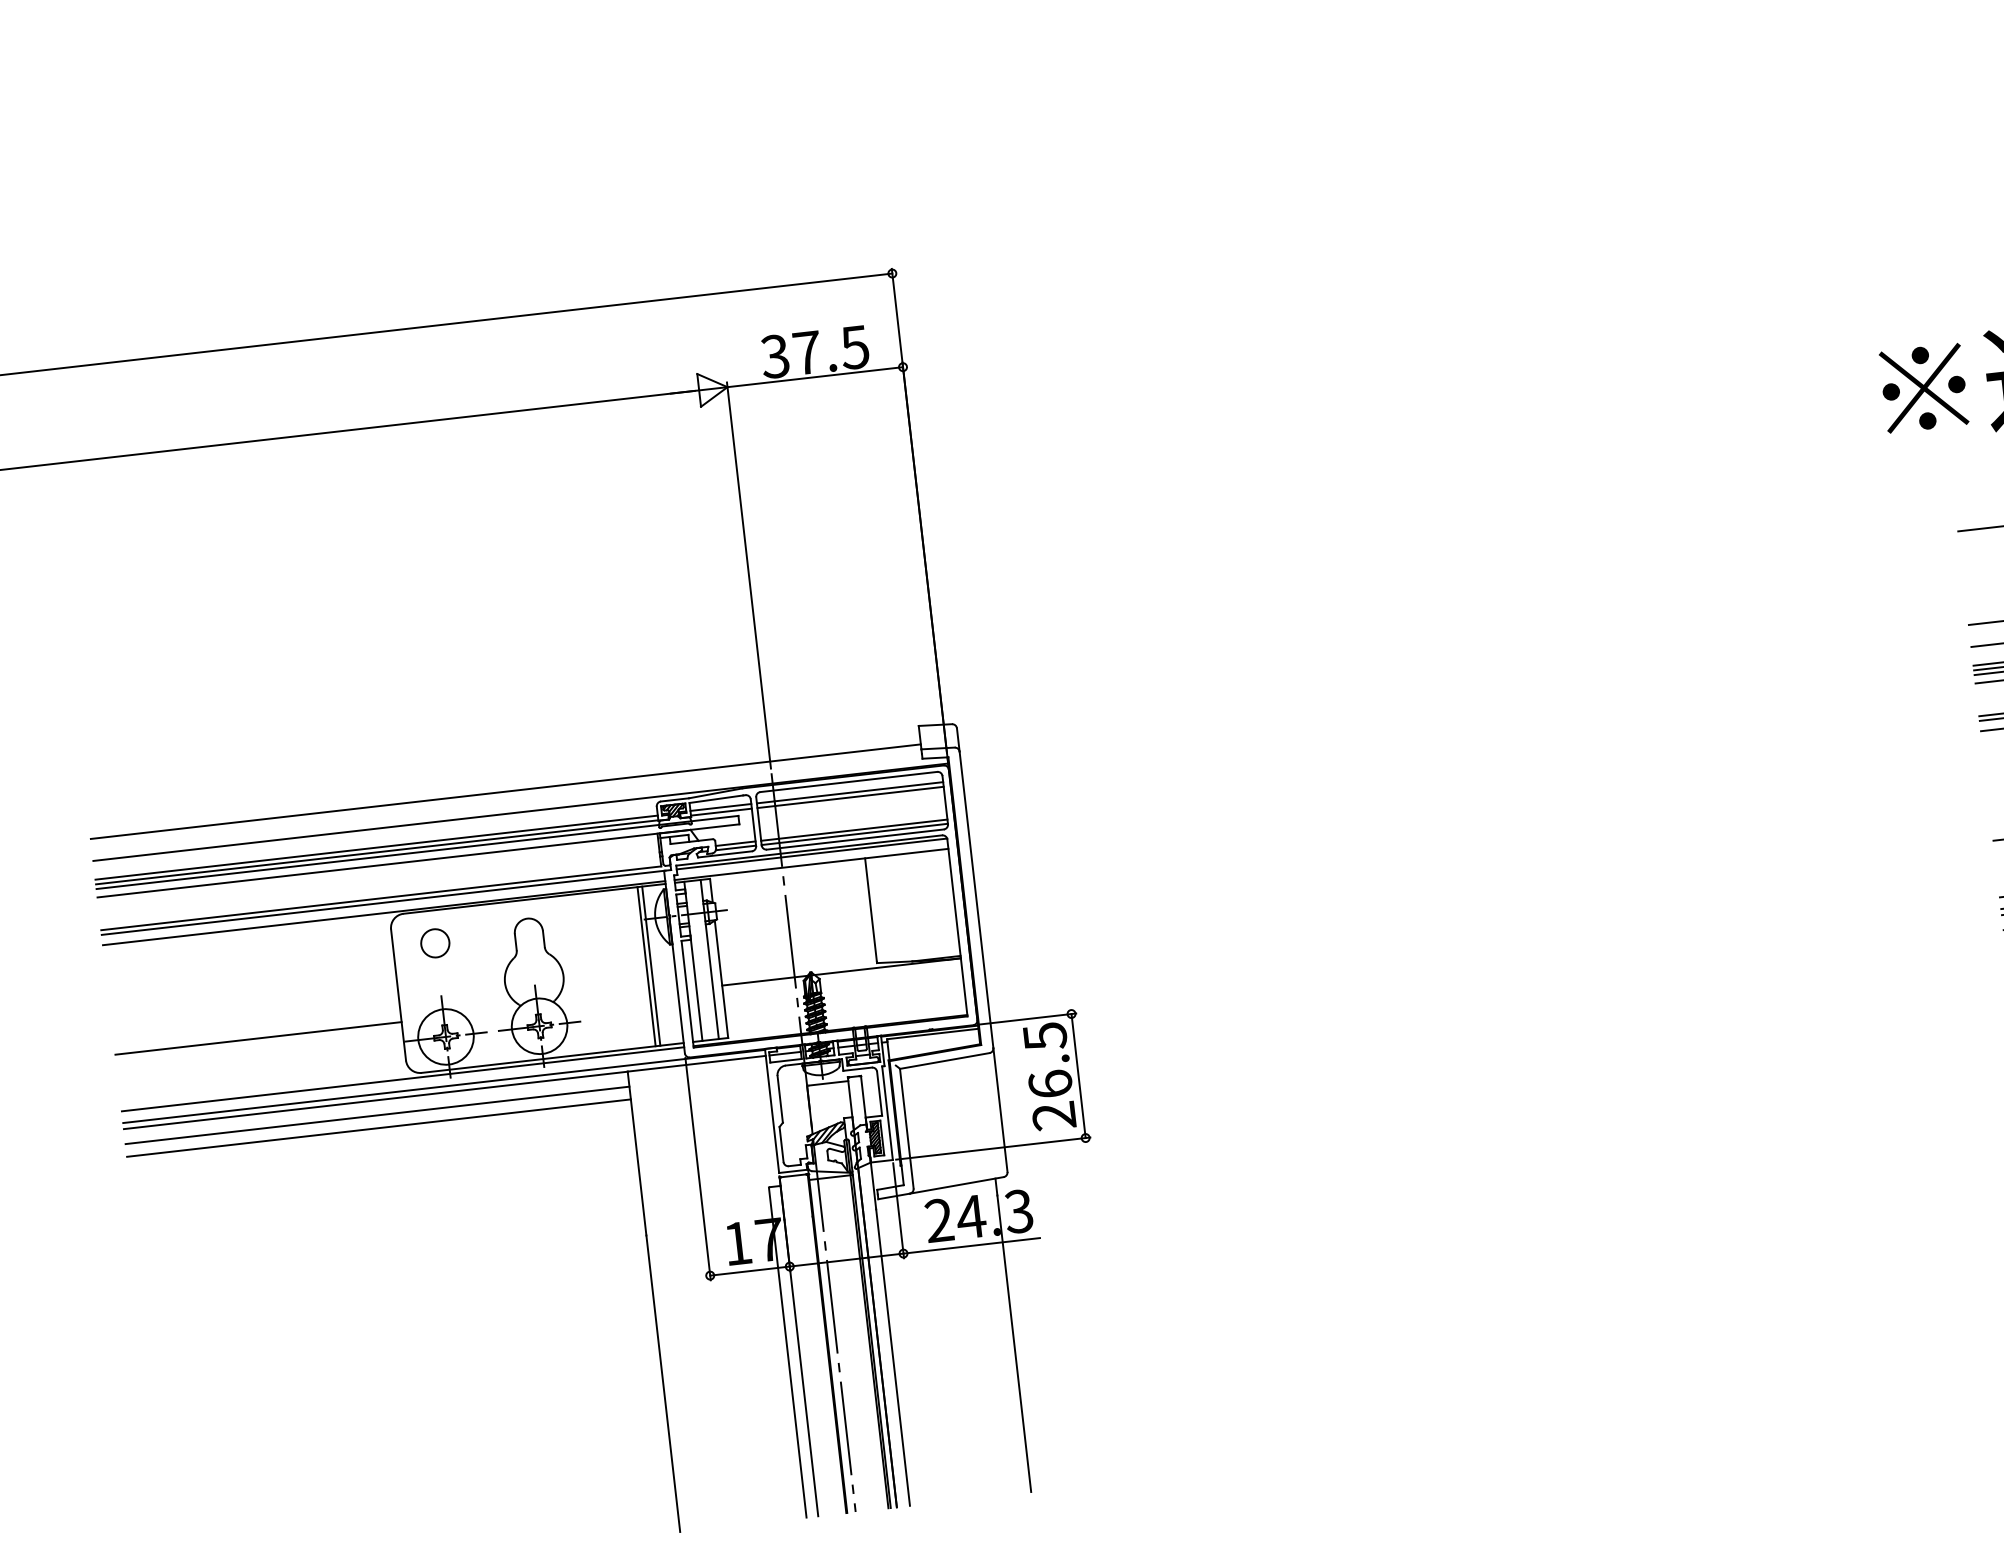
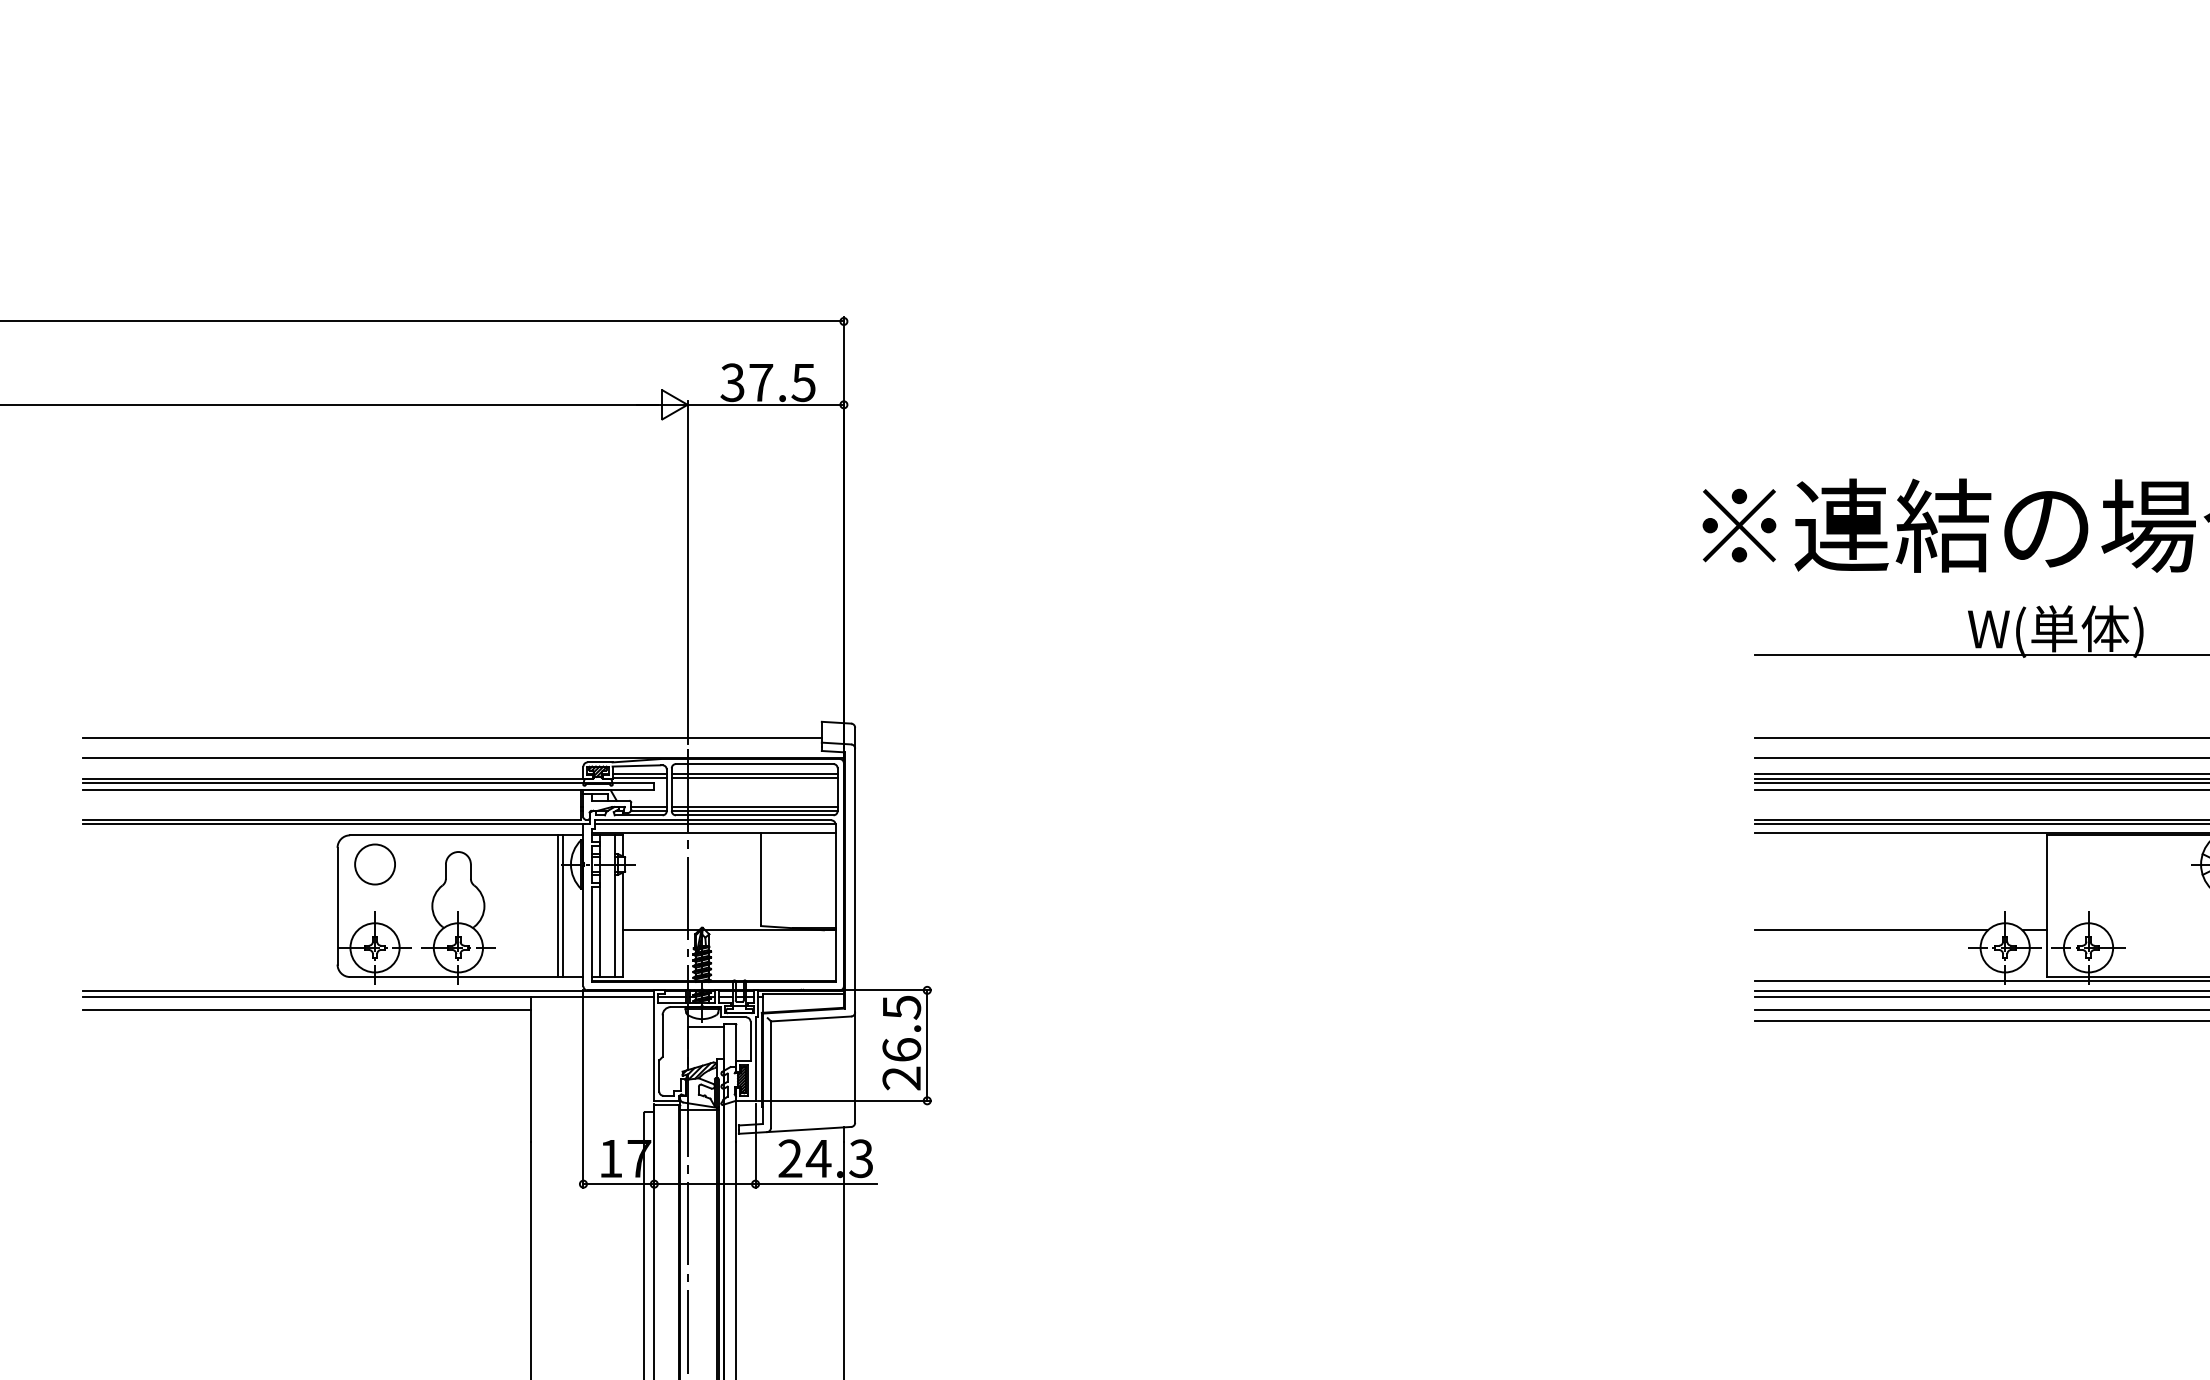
line: (376, 847) -> (332, 774), removed
line: (383, 912) -> (332, 832), removed
circle: (434, 943) -> (374, 864), size x1.6
line: (257, 1038) -> (209, 930), removed
line: (402, 1079) -> (332, 980), removed
line: (378, 1128) -> (306, 1021), removed

